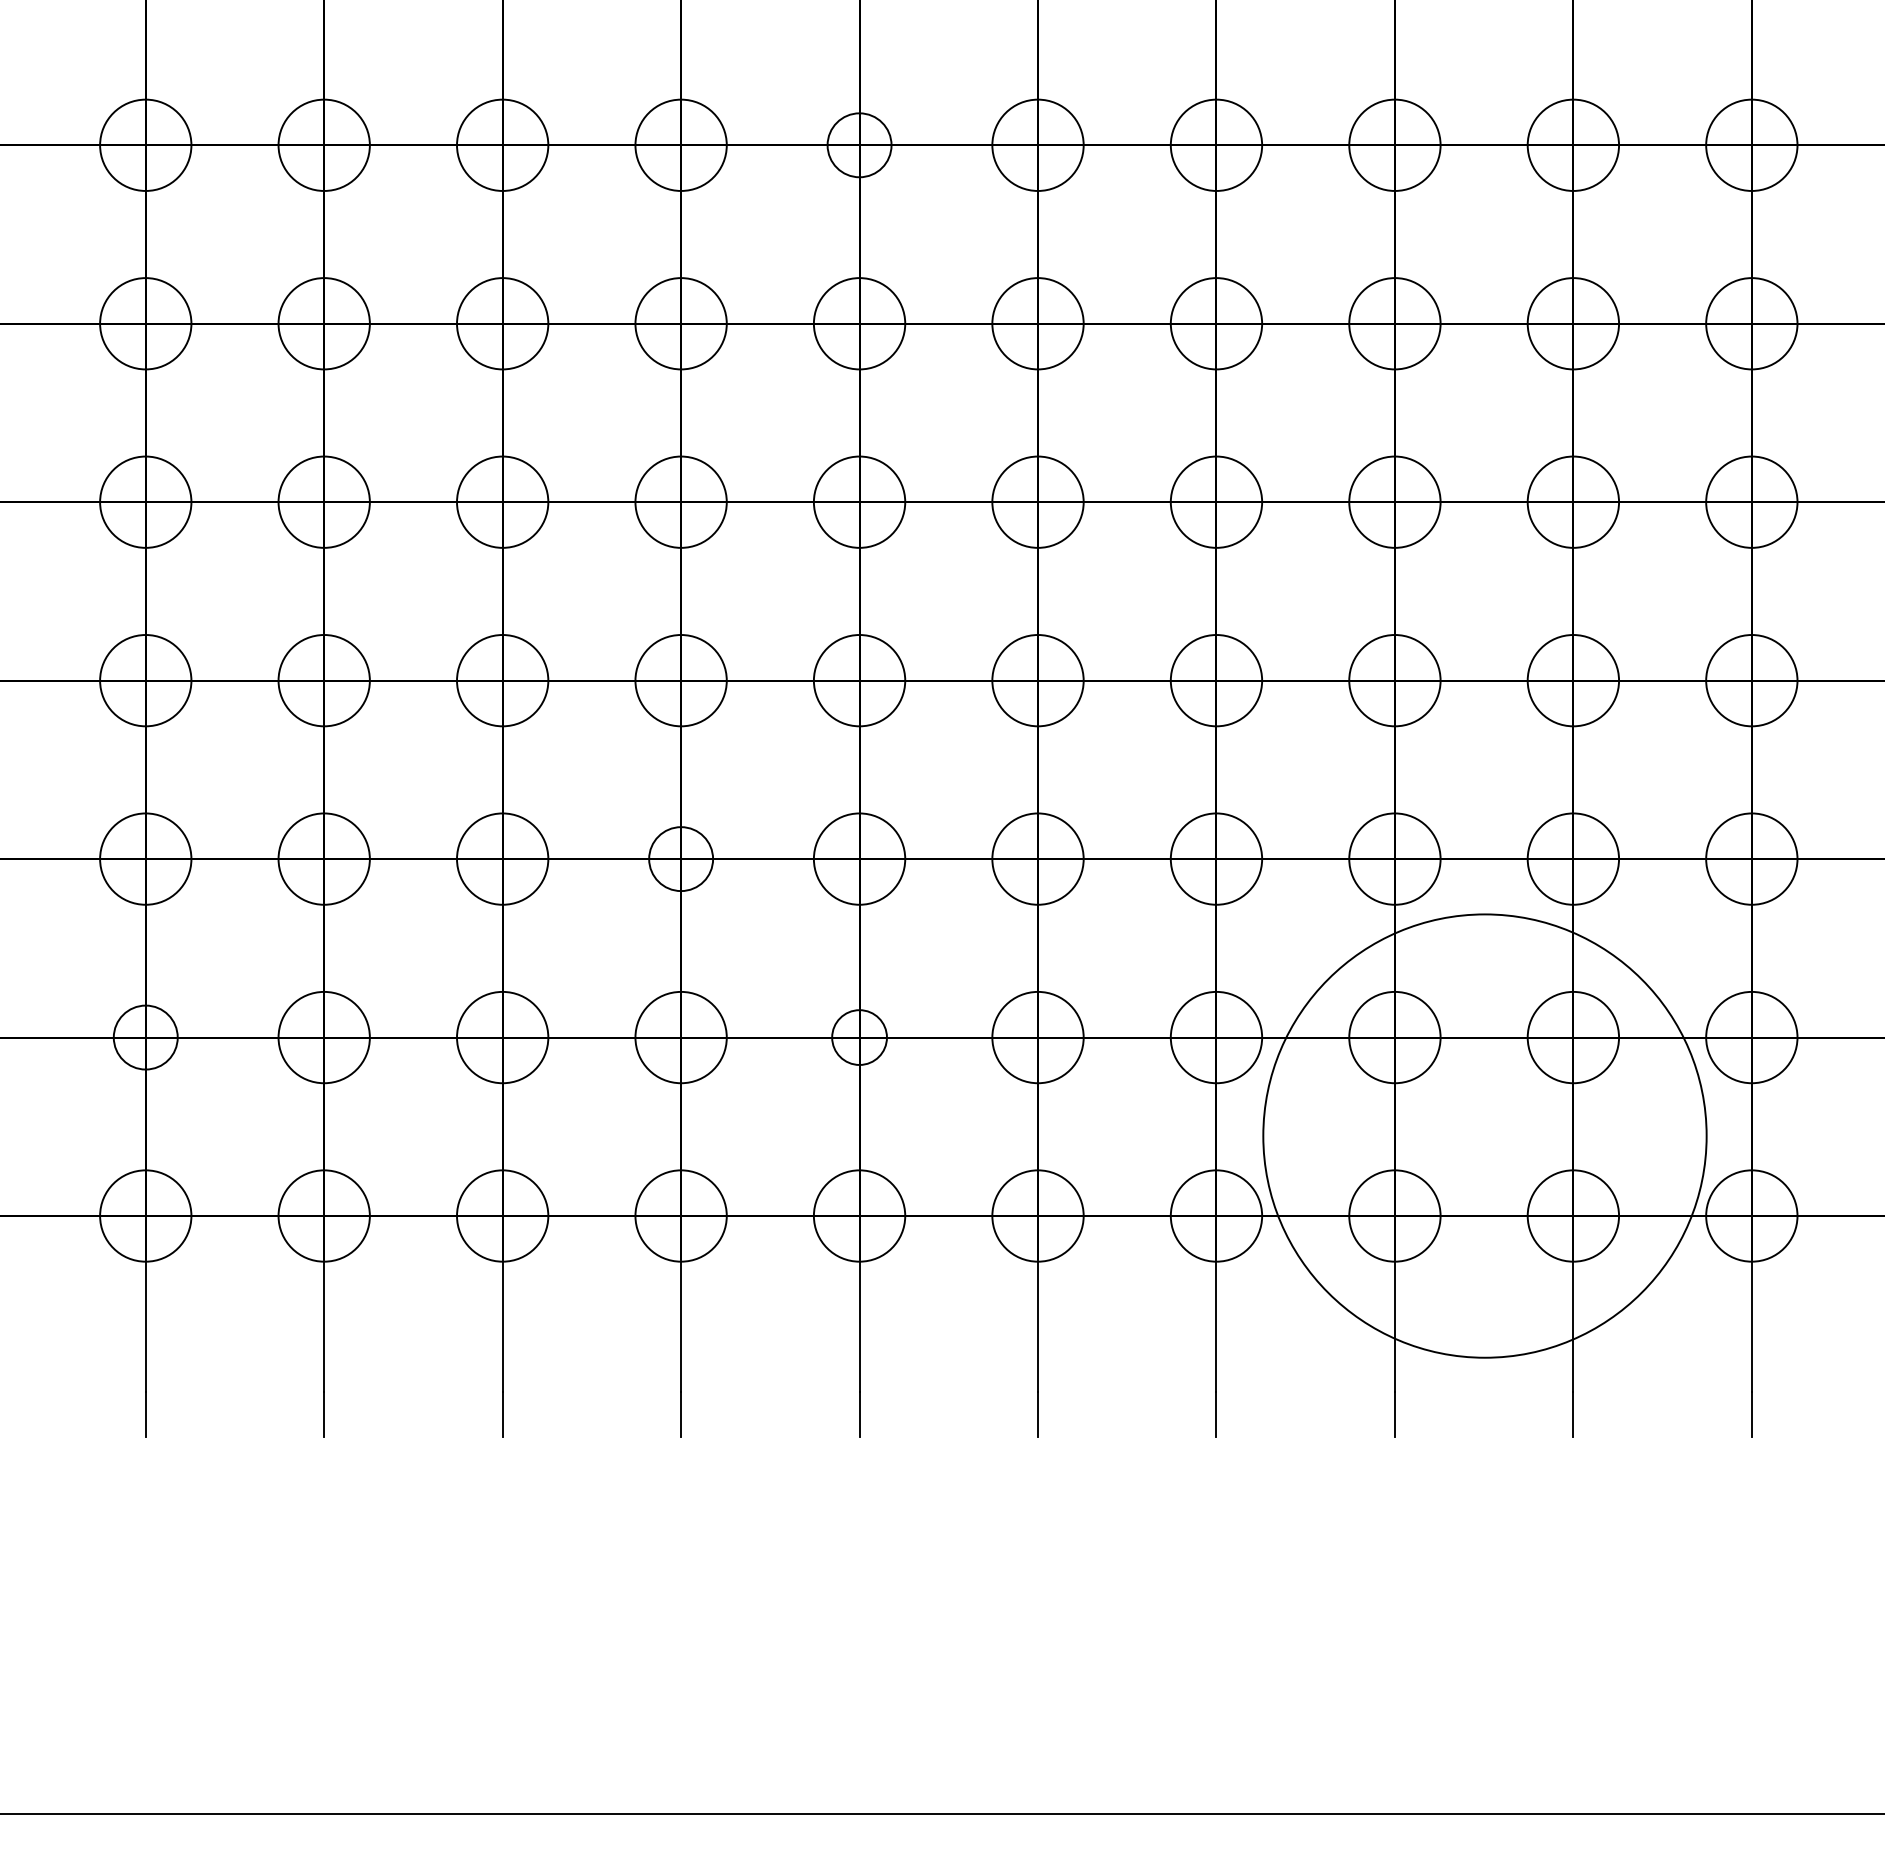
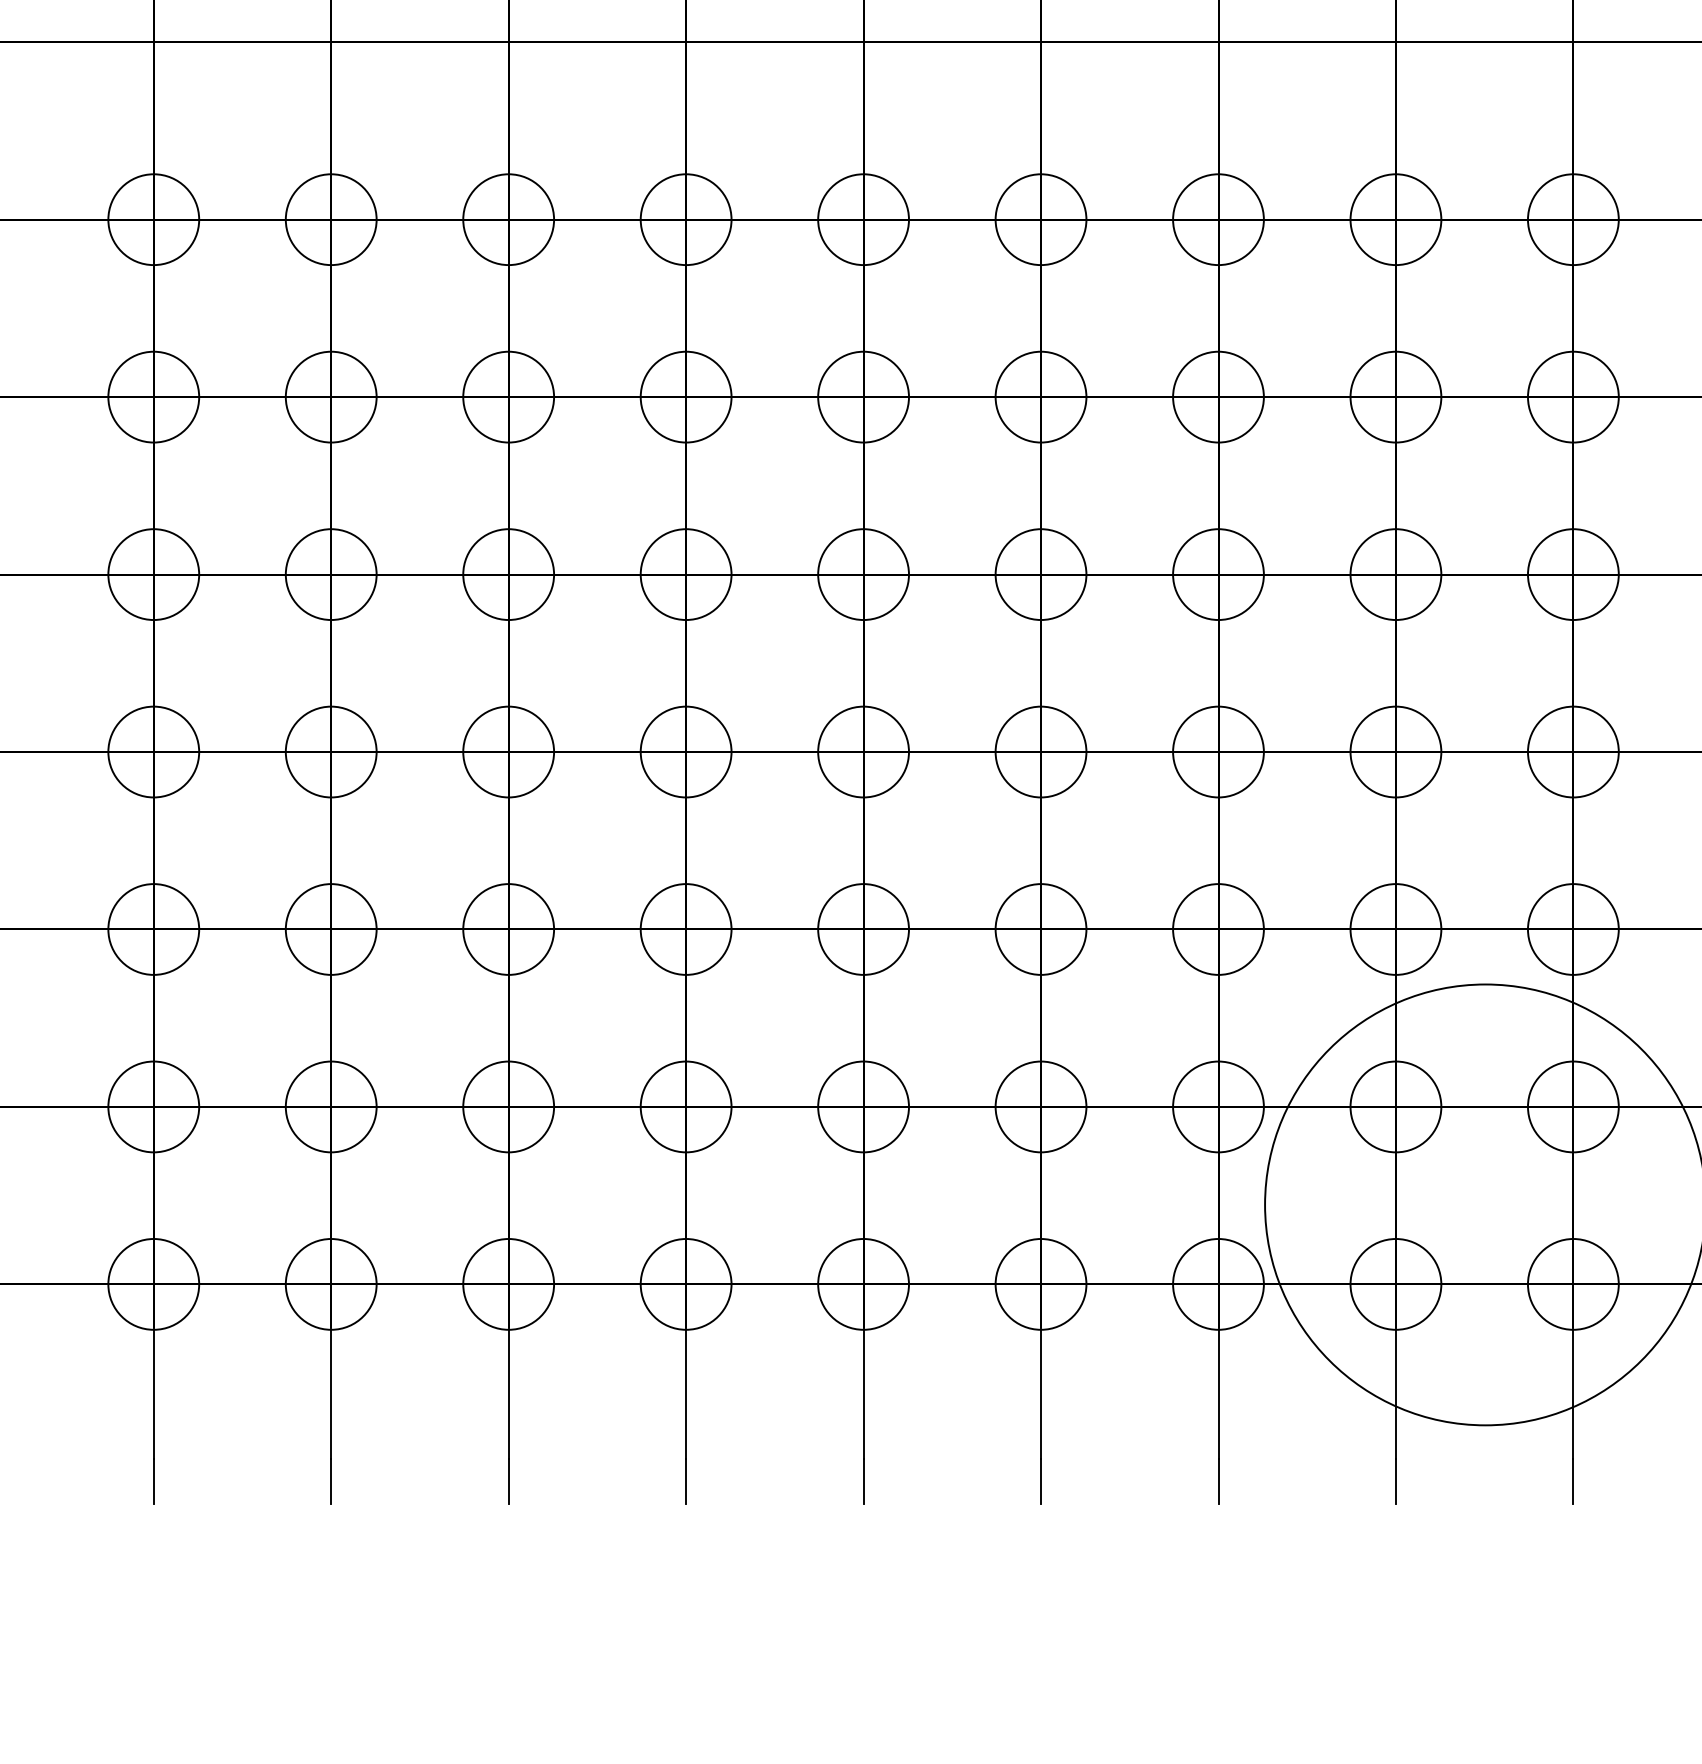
circle: (859, 144) -> (863, 218), size x1.43
circle: (680, 858) -> (685, 928), size x1.43
circle: (145, 1037) -> (153, 1106), size x1.43
circle: (859, 1037) -> (863, 1106), size x1.67

